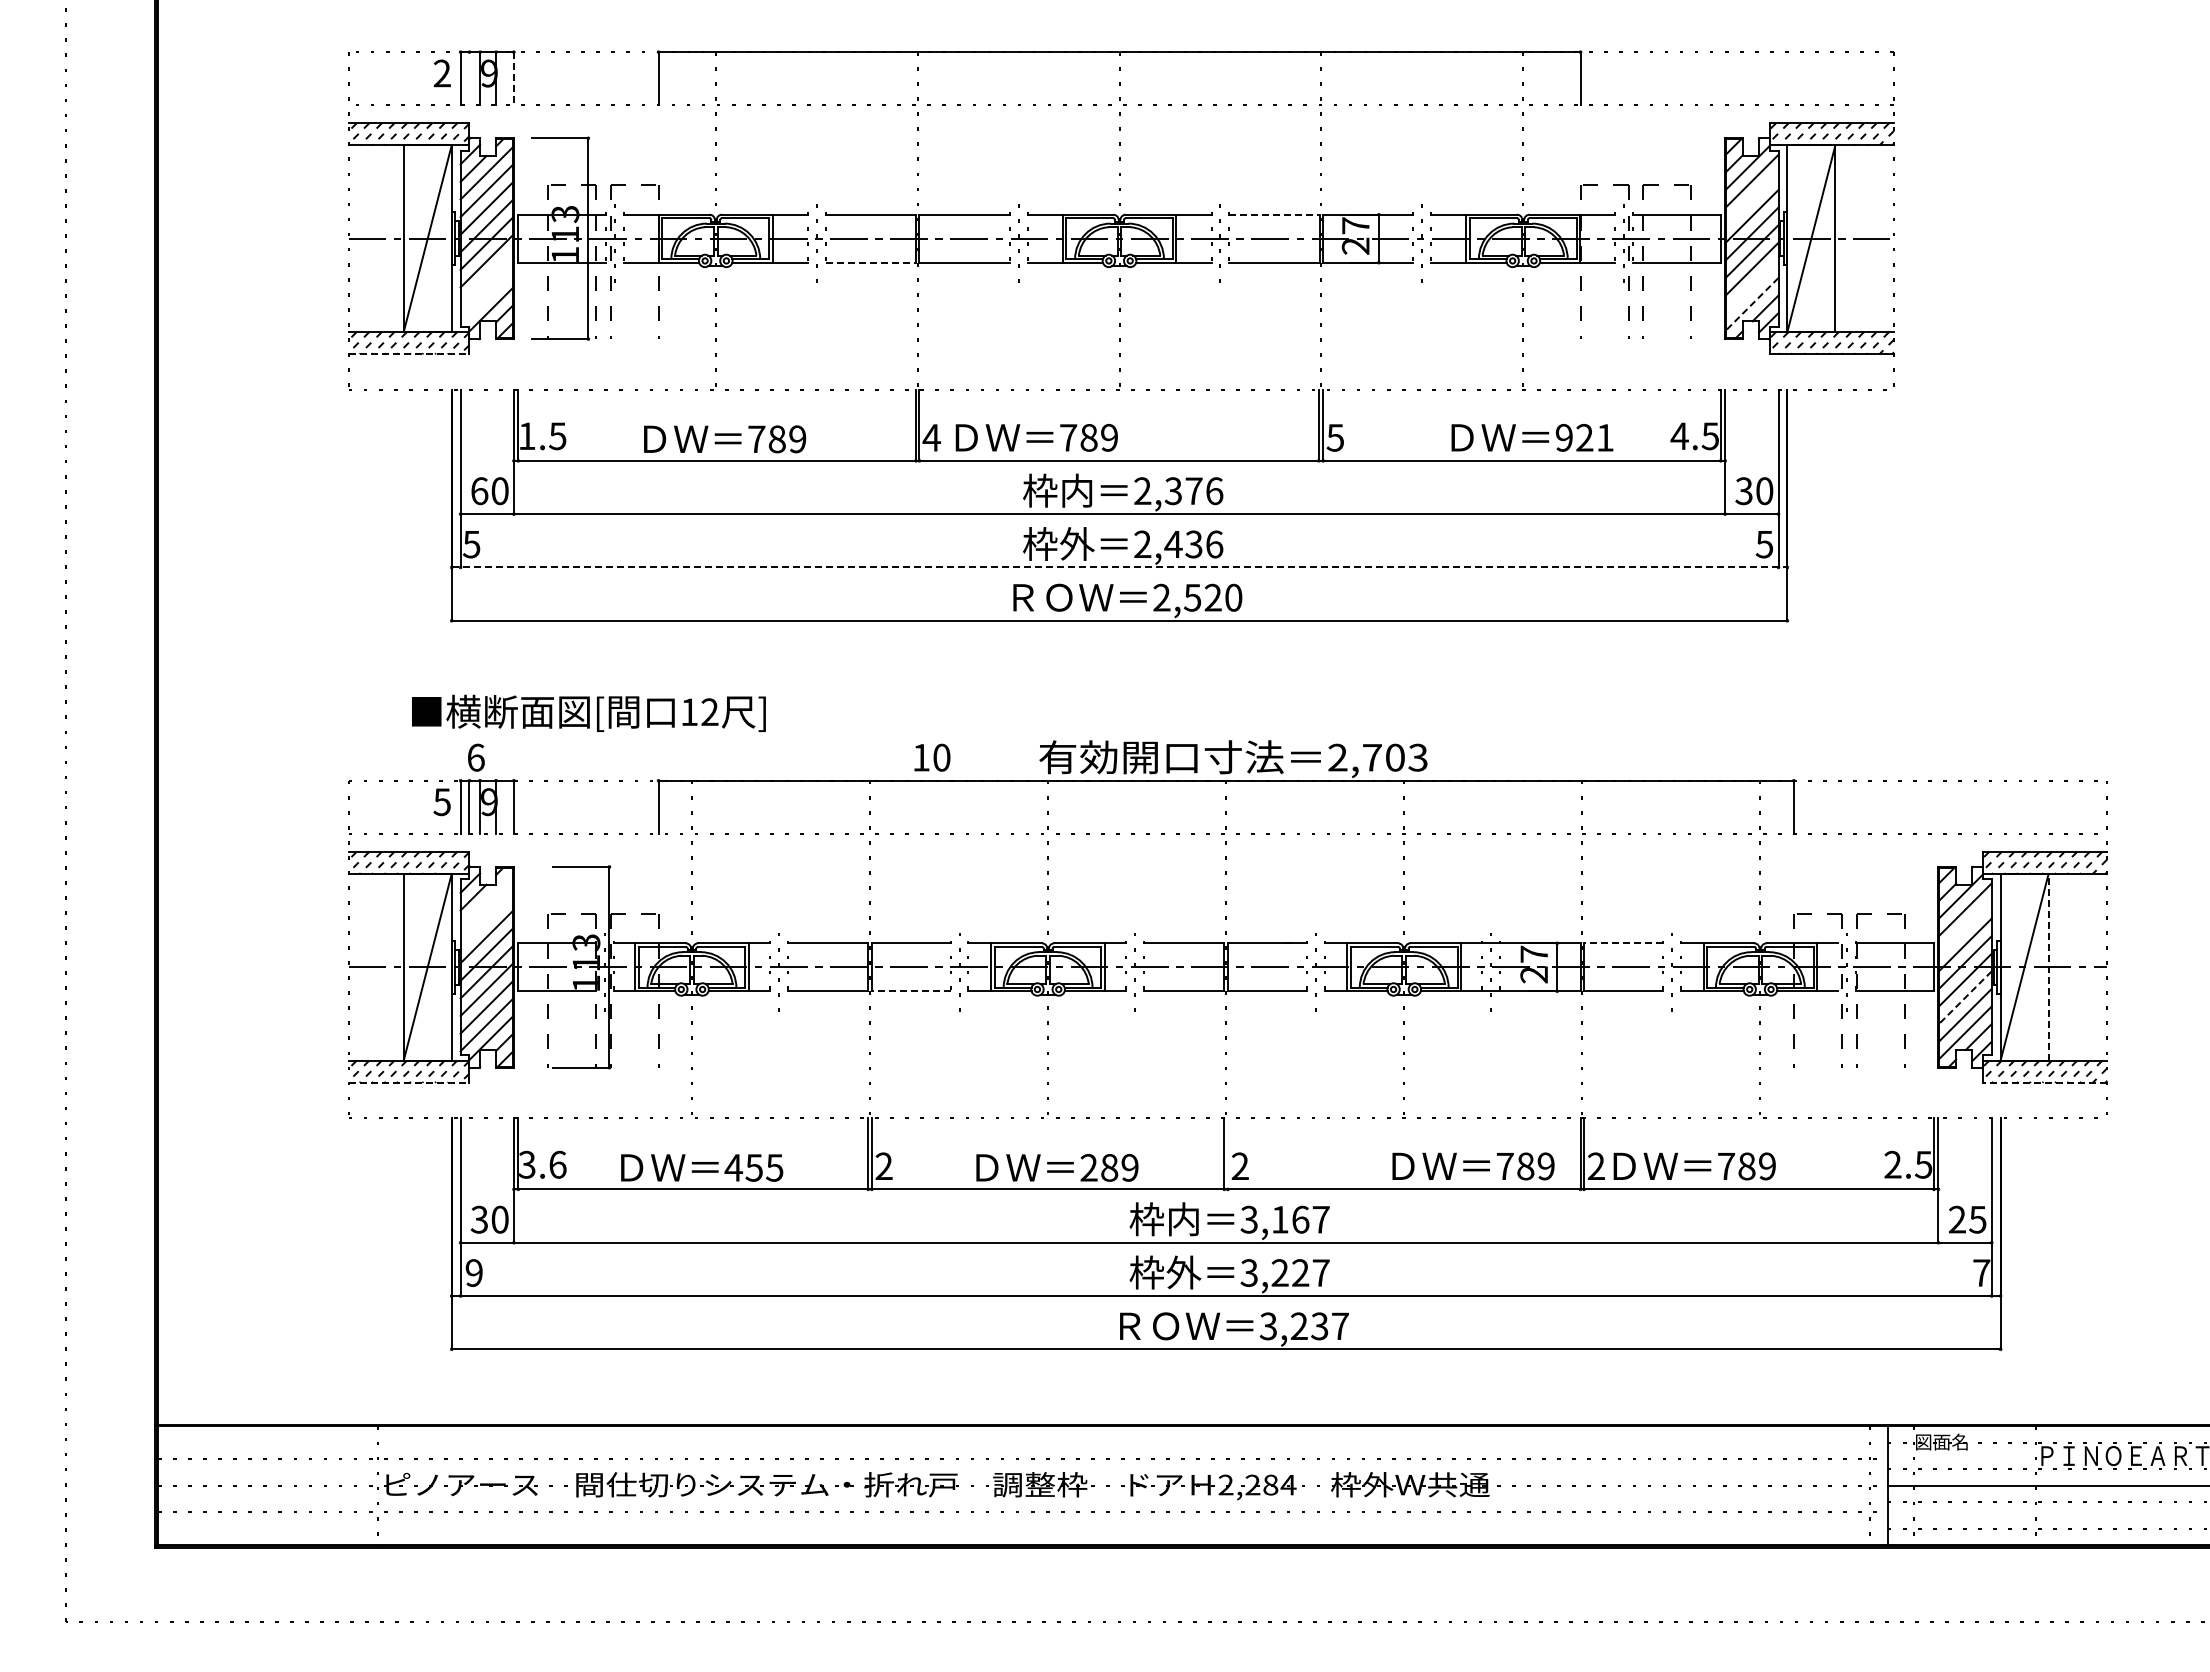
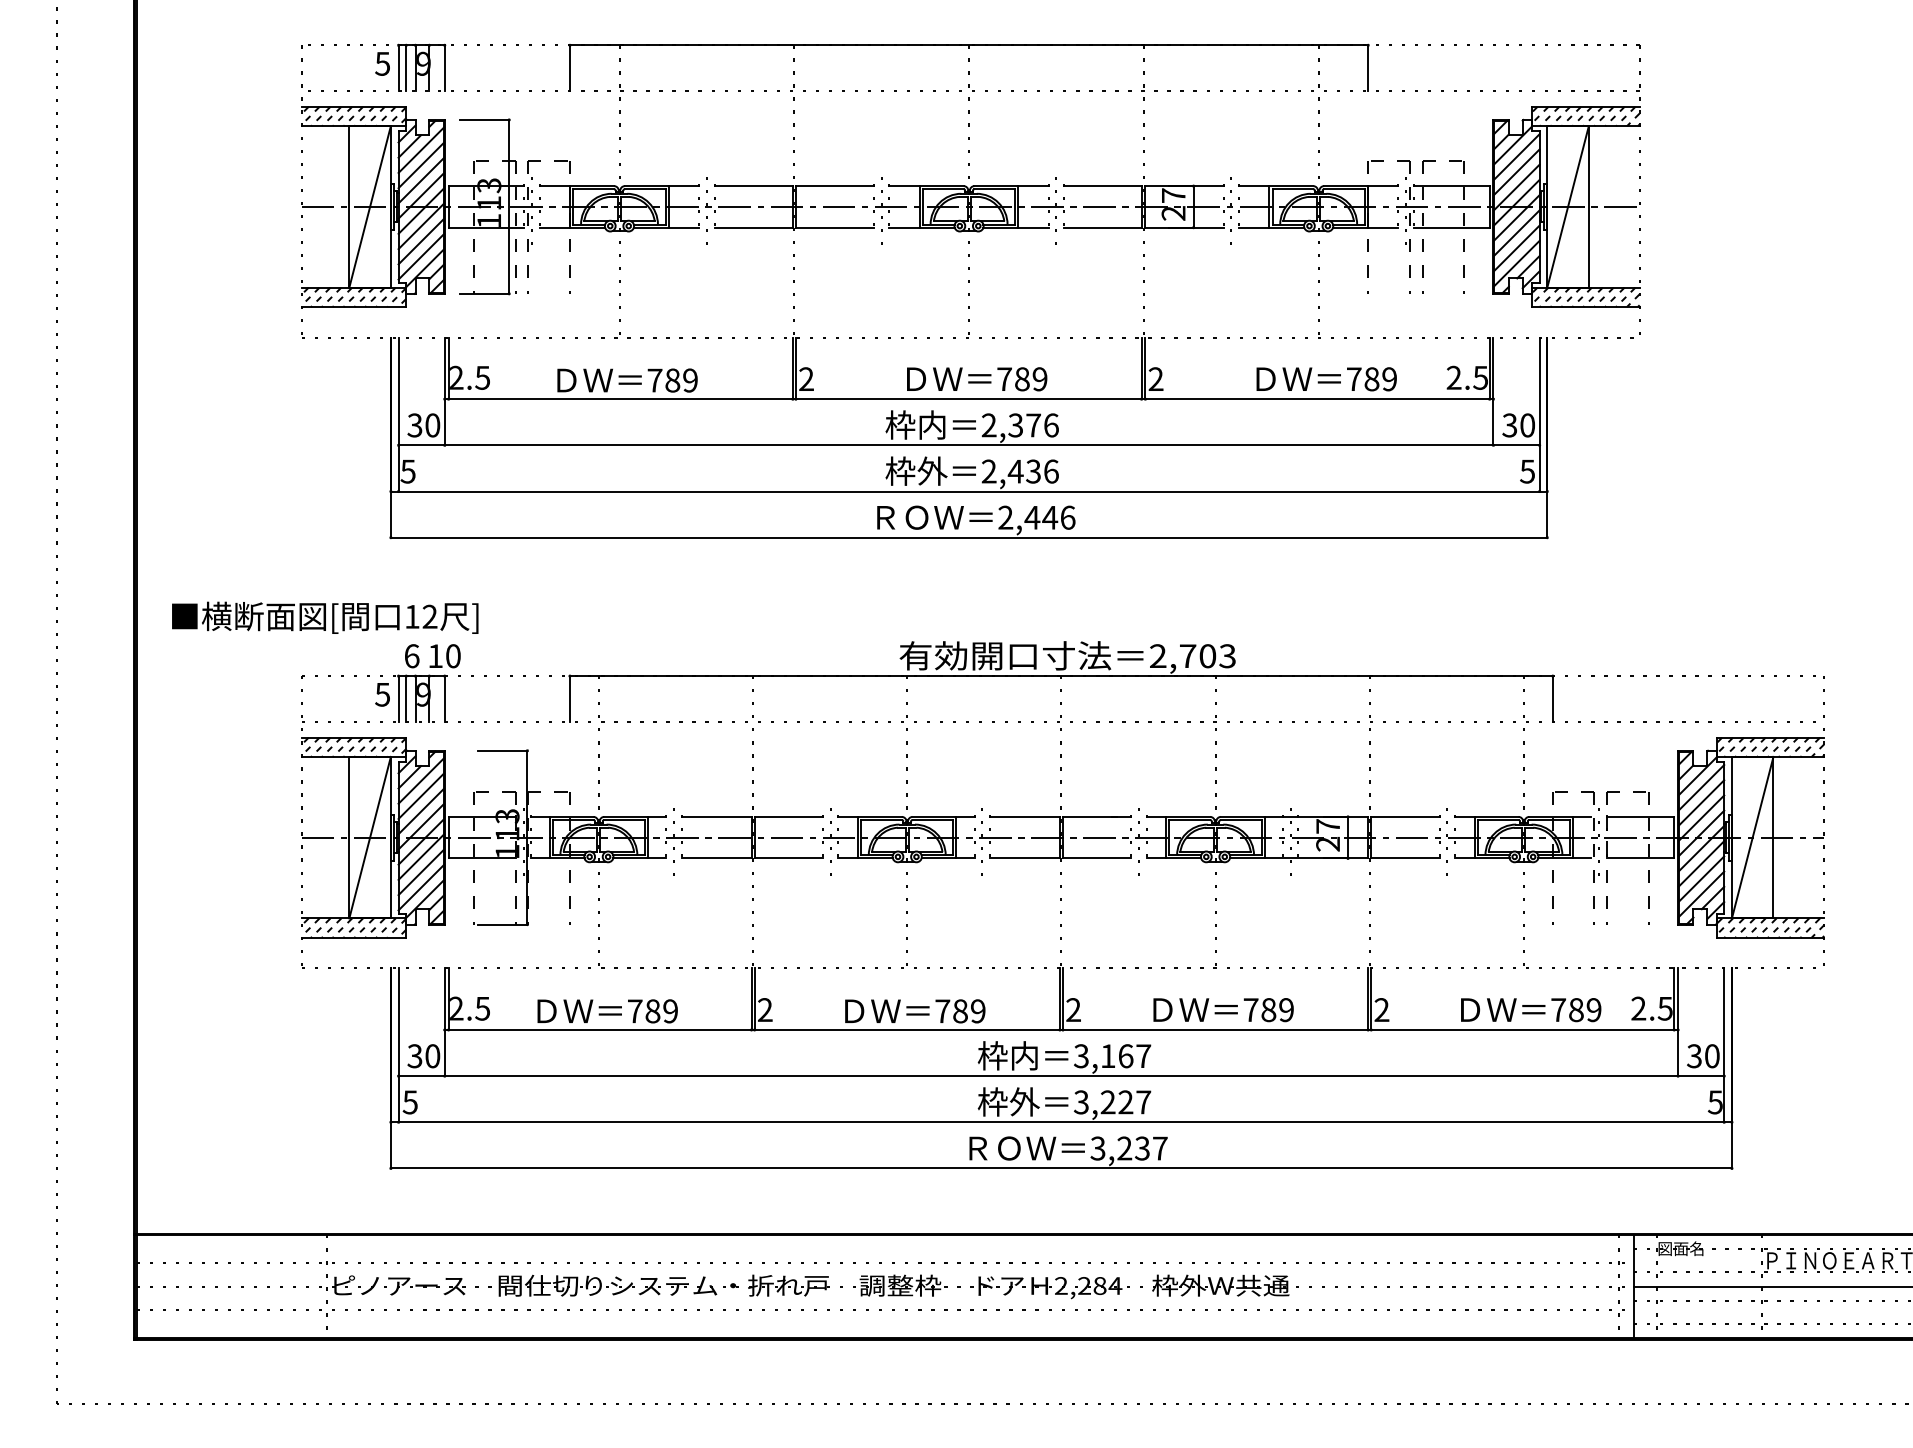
text: (441, 73) -> (382, 63), 2 -> 5
line: (469, 78) -> (406, 68), added
line: (513, 78) -> (444, 68), dashed -> solid
line: (1752, 198) -> (1517, 172), added
line: (1275, 214) -> (1104, 185), dashed -> solid
line: (871, 262) -> (754, 227), dashed -> solid
line: (486, 278) -> (421, 241), added
line: (1752, 286) -> (1517, 248), added
line: (486, 296) -> (421, 256), added
line: (1751, 304) -> (1516, 263), dashed -> solid
line: (409, 354) -> (354, 307), dashed -> solid
text: (527, 435) -> (456, 377), 1.5 -> 2.5
text: (1679, 435) -> (1453, 377), 4.5 -> 2.5
text: (931, 437) -> (806, 378), 4 -> 2
text: (1036, 437) -> (976, 378), moved
text: (1335, 437) -> (1156, 378), 5 -> 2
text: (1584, 437) -> (1371, 378), 921 -> 789
text: (479, 491) -> (414, 425), 60 -> 30
line: (1119, 567) -> (969, 491), dashed -> solid
text: (1212, 597) -> (1049, 517), 2,520 -> 2,446
text: (588, 712) -> (324, 617), moved
text: (932, 757) -> (445, 656), moved
line: (486, 901) -> (421, 780), added
line: (486, 919) -> (421, 796), added
line: (1965, 926) -> (1701, 802), added
line: (1622, 943) -> (1404, 817), dashed -> solid
line: (2048, 966) -> (1773, 836), dashed -> solid
line: (910, 991) -> (788, 858), dashed -> solid
line: (1965, 997) -> (1701, 863), dashed -> solid
line: (409, 1082) -> (354, 937), dashed -> solid
line: (2044, 1082) -> (1769, 937), dashed -> solid
line: (1227, 1153) -> (1062, 998), added
text: (542, 1164) -> (469, 1008), 3.6 -> 2.5
text: (1473, 1166) -> (1223, 1010), moved
text: (1694, 1166) -> (1530, 1010), moved
text: (753, 1167) -> (652, 1011), 455 -> 789
text: (1088, 1167) -> (942, 1011), 289 -> 789
text: (1967, 1219) -> (1703, 1056), 25 -> 30
text: (473, 1272) -> (409, 1101), 9 -> 5
text: (1981, 1272) -> (1715, 1101), 7 -> 5

